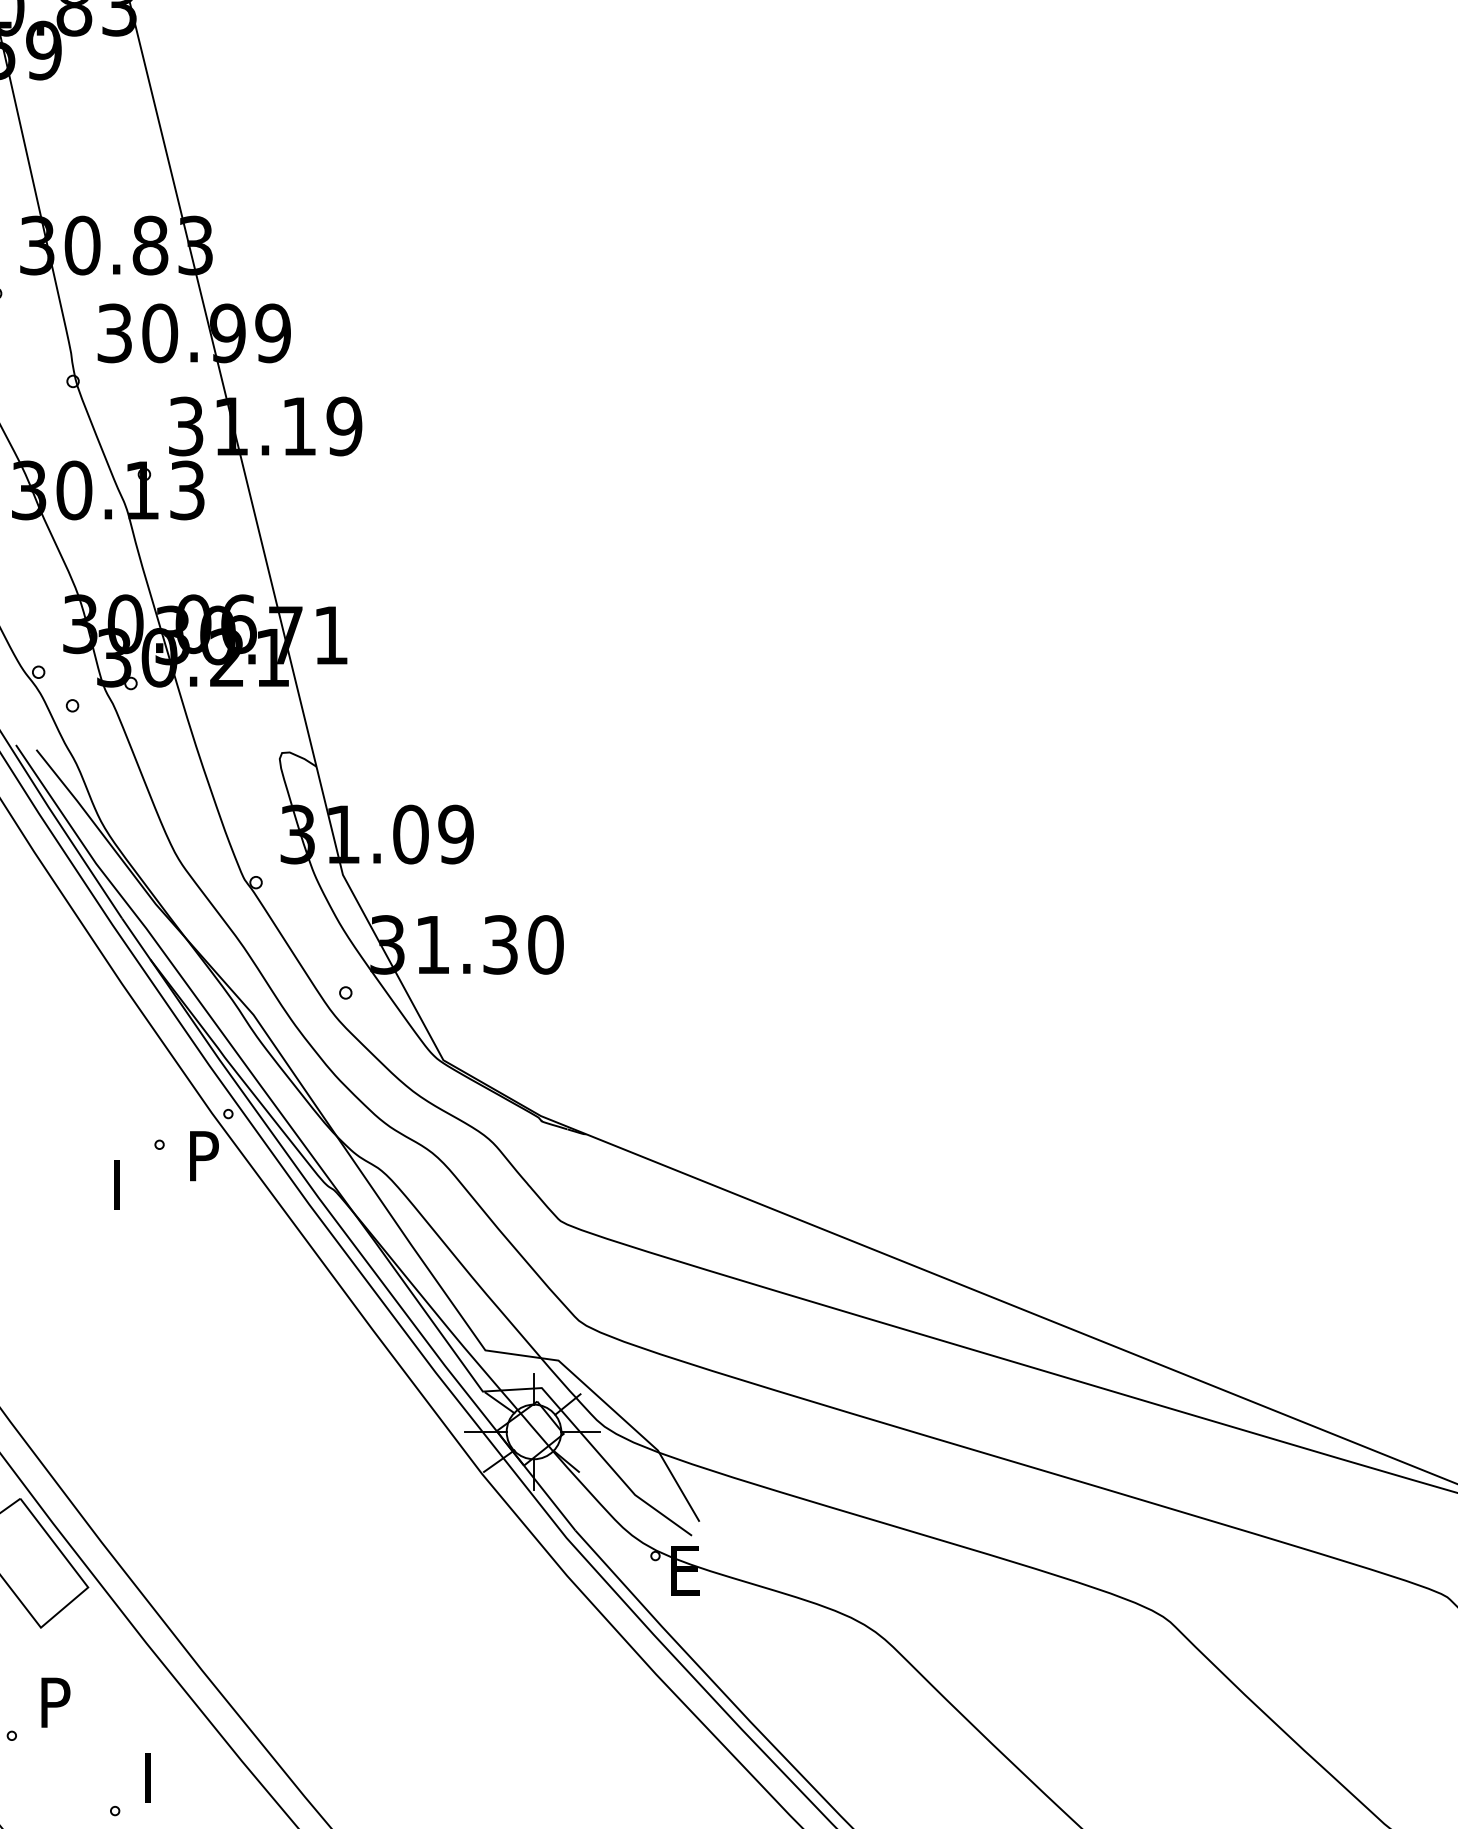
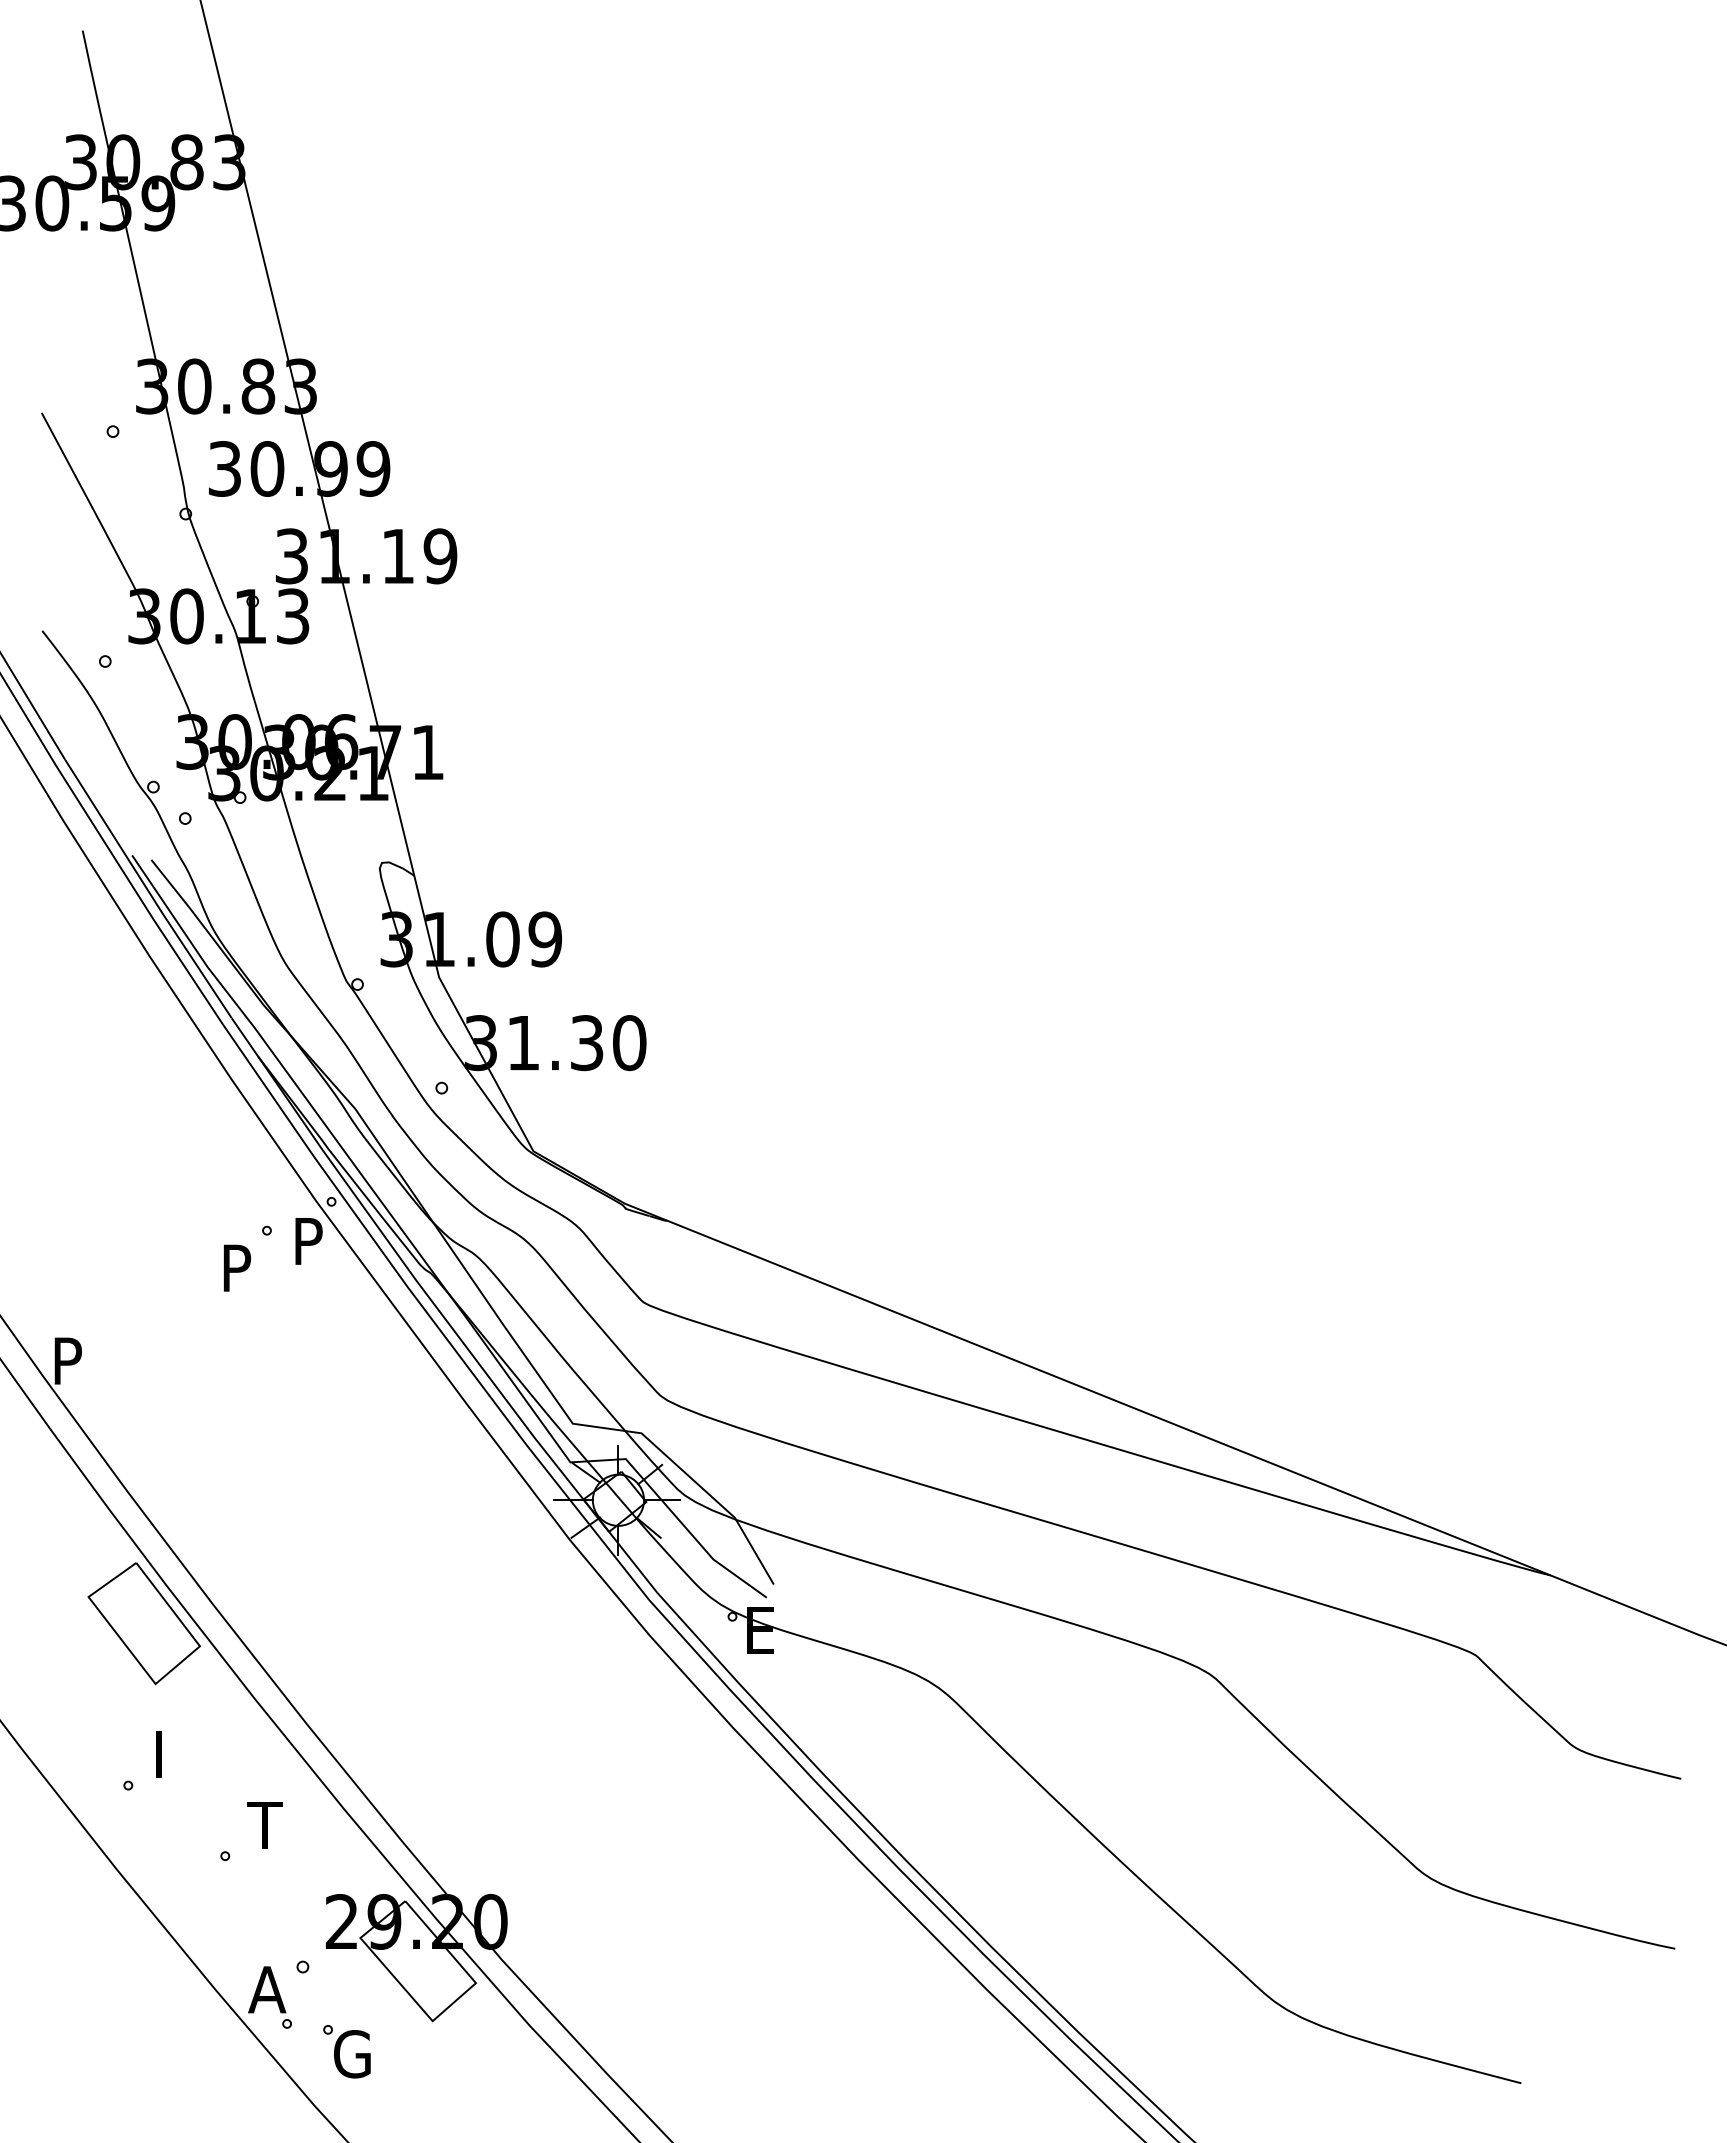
text: (128, 1183) -> (237, 1267), I -> P
text: (55, 1702) -> (169, 1754), P -> I
text: (156, 1778) -> (264, 1825), I -> T

